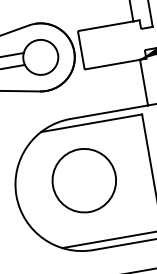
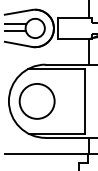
circle: (83, 181) -> (36, 101), moved

